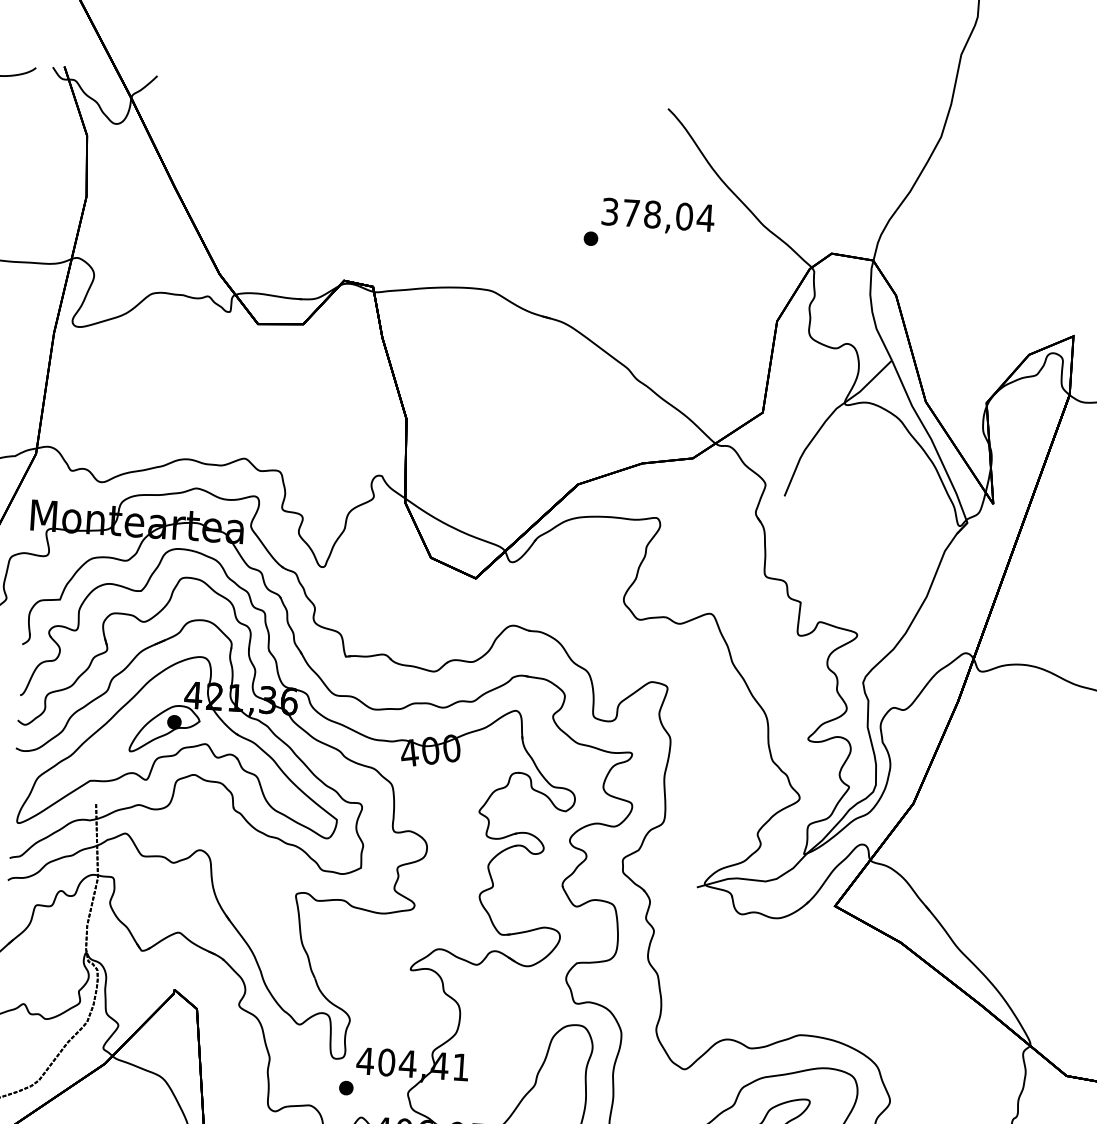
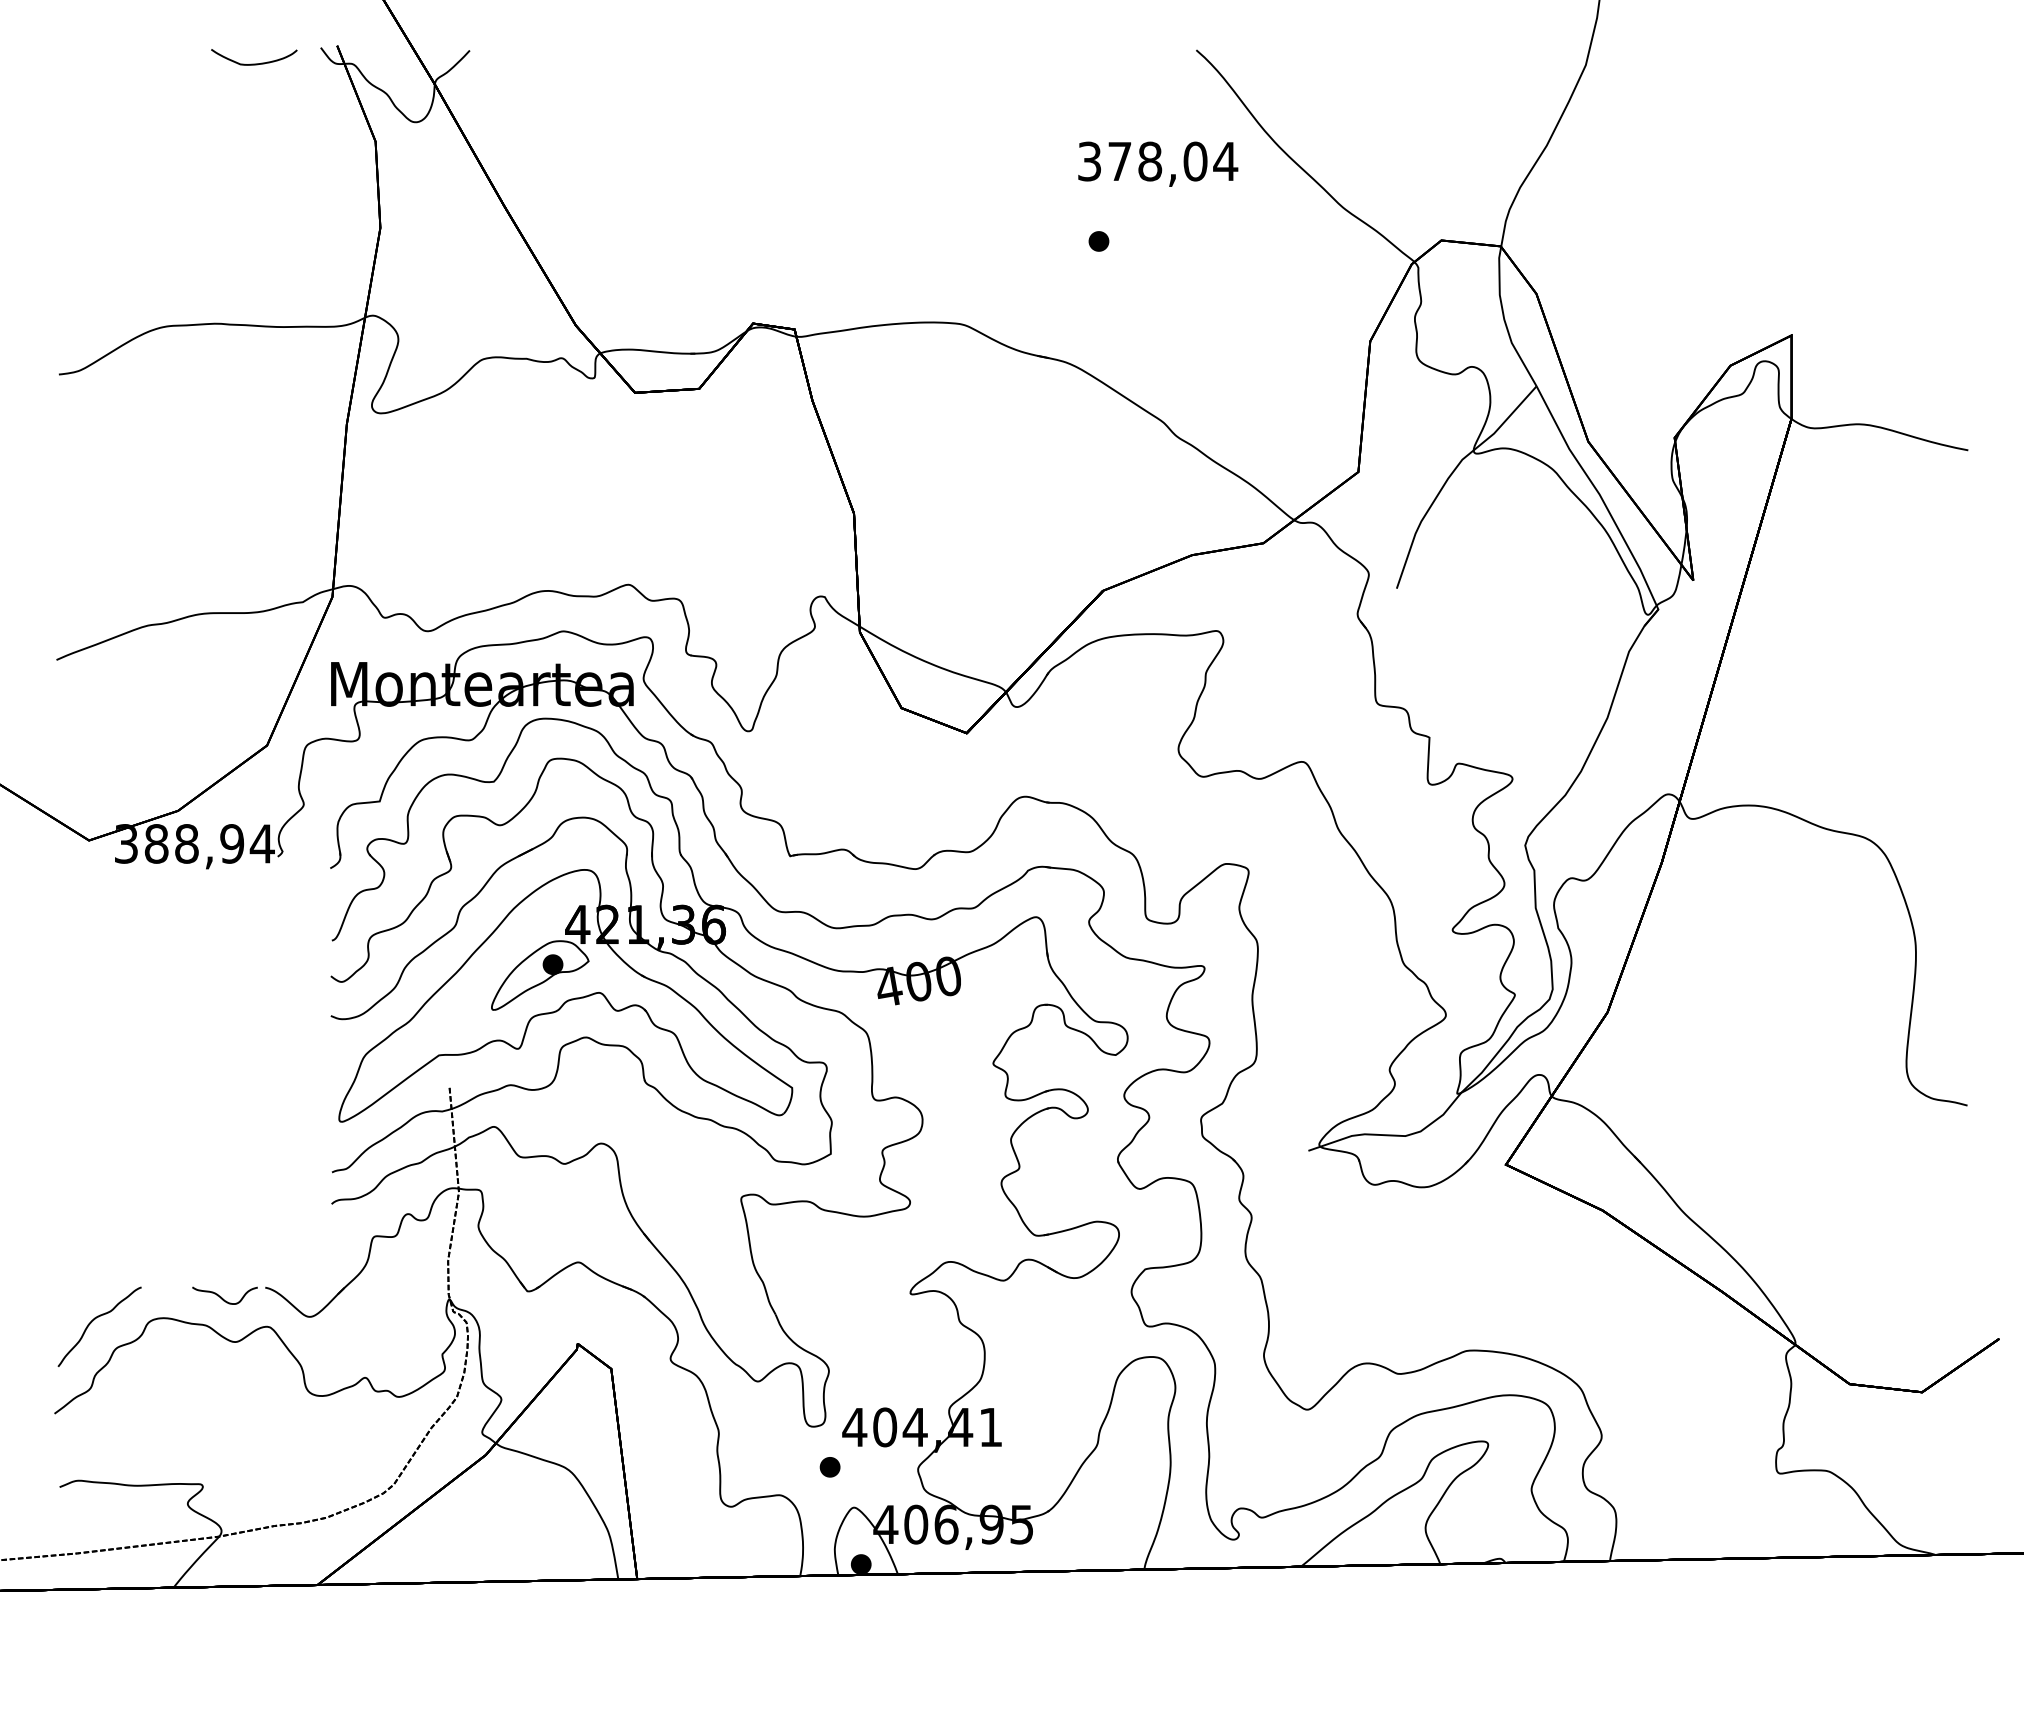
text: (658, 216) -> (1158, 163), moved

